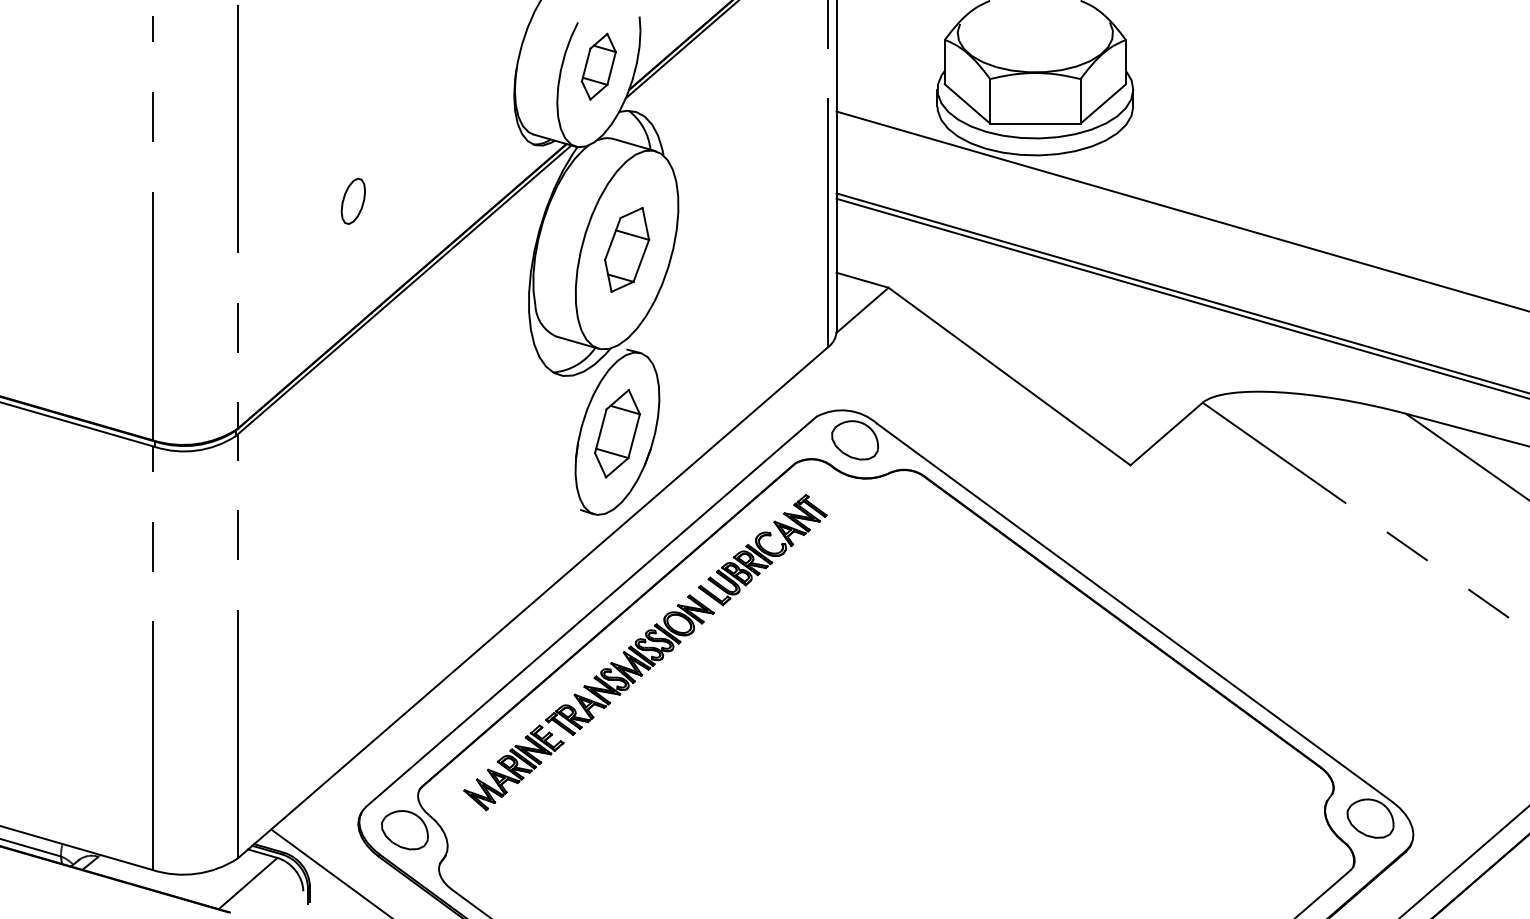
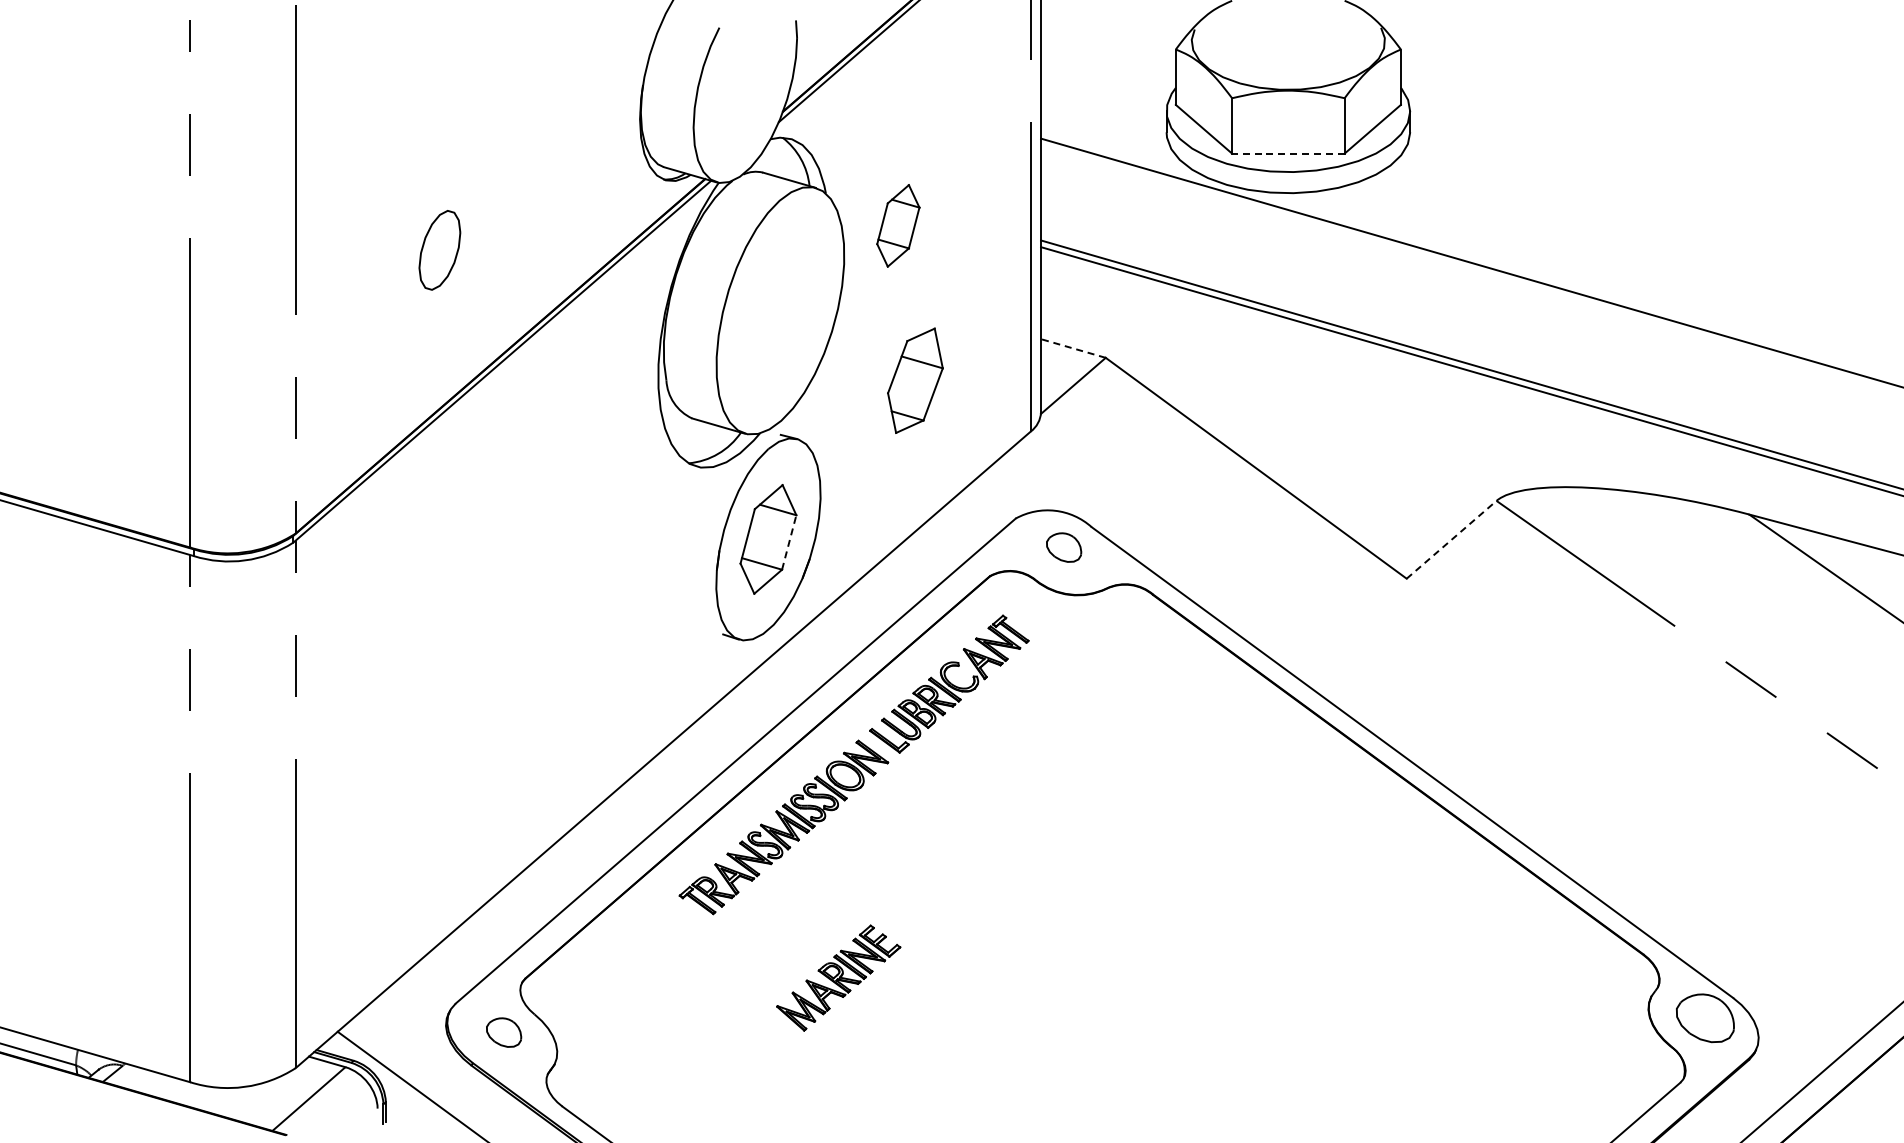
part: (599, 66) -> (898, 225), moved
line: (1034, 123) -> (1287, 153), solid -> dashed
part: (353, 201) -> (439, 250), size x1.4
part: (627, 249) -> (915, 380), moved
line: (862, 280) -> (1073, 348), solid -> dashed
line: (1167, 433) -> (1452, 539), solid -> dashed
line: (634, 436) -> (789, 542), solid -> dashed
part: (854, 440) -> (1063, 547), size x0.6
part: (513, 767) -> (838, 977), moved
part: (404, 830) -> (503, 1032), size x0.6

